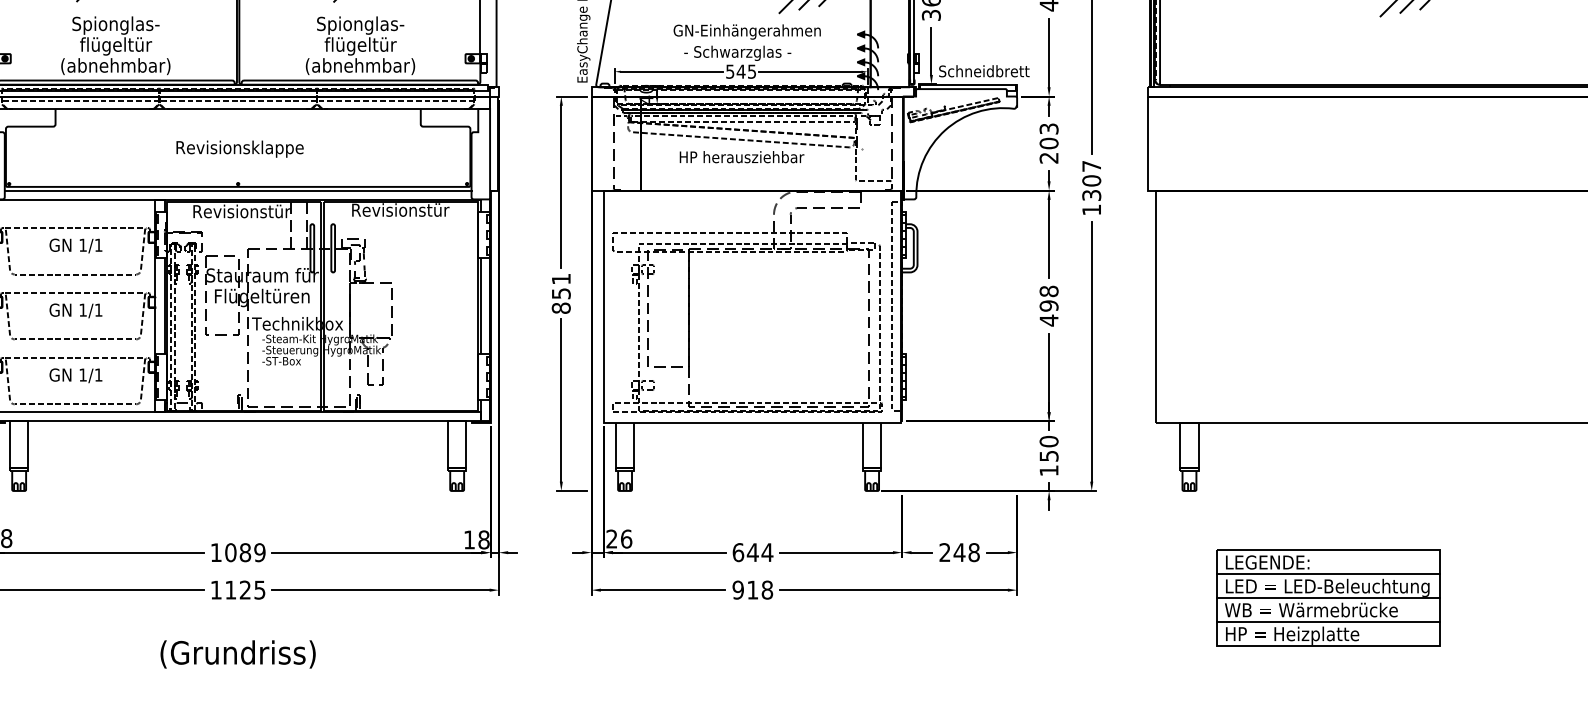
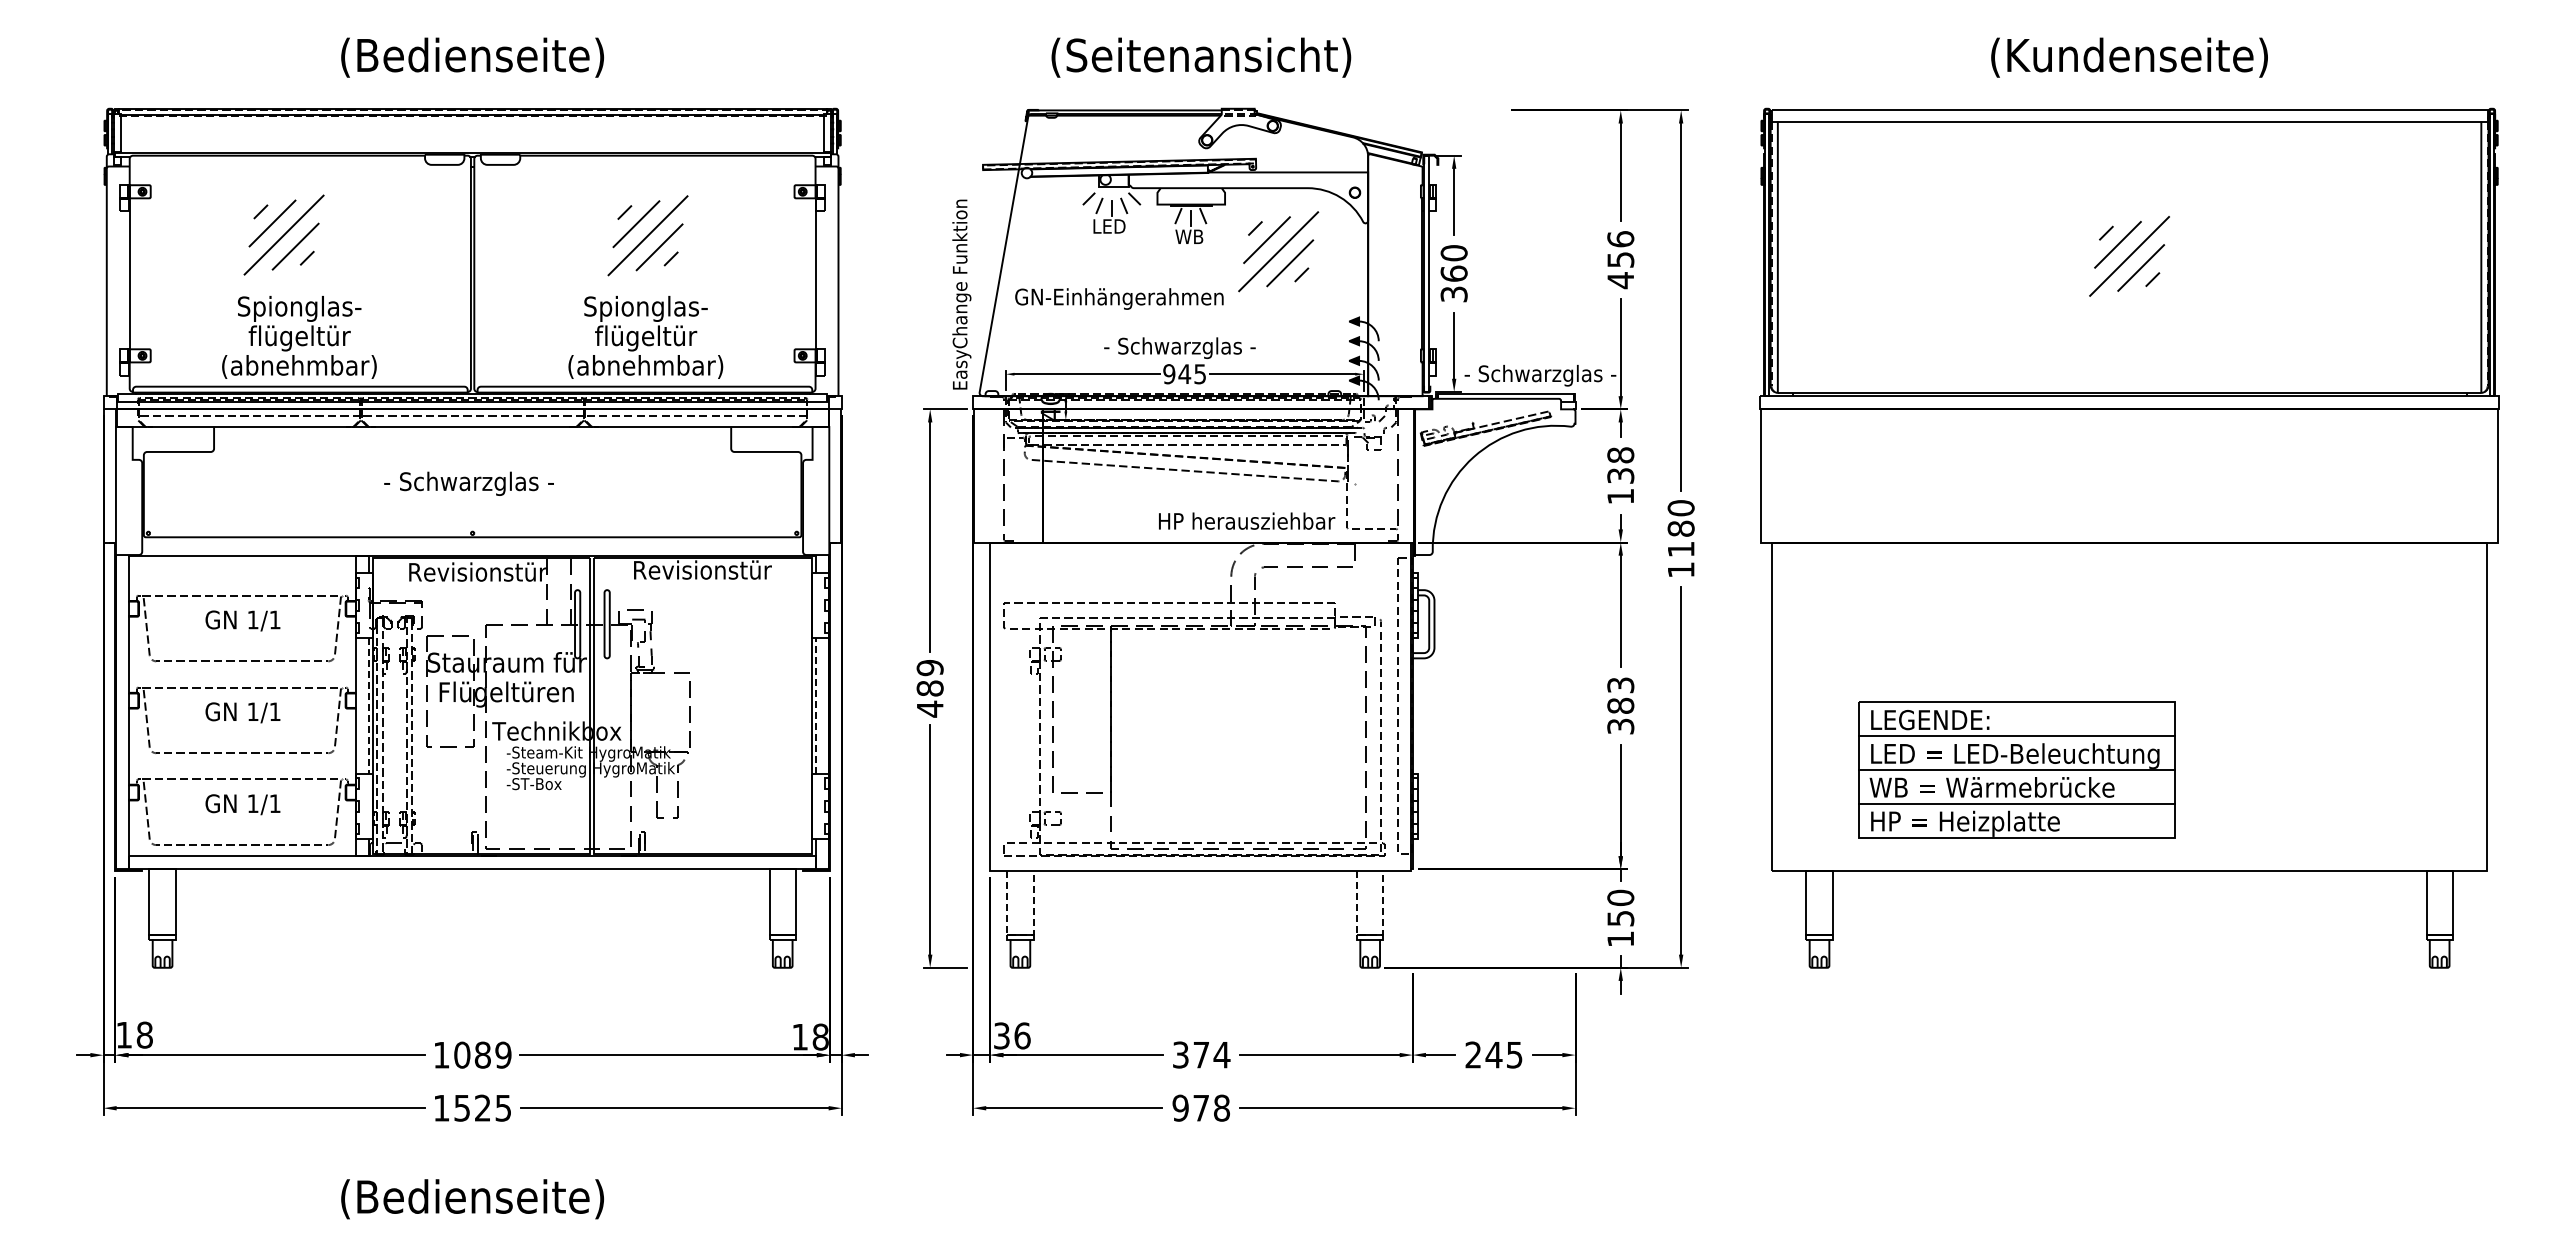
text: (747, 31) -> (1119, 298), moved
text: (730, 71) -> (1169, 373), 545 -> 945
text: (992, 72) -> (1540, 375), Schneidbrett -> - Schwarzglas -
text: (1048, 143) -> (1620, 475), 203 -> 138
text: (239, 148) -> (474, 483), Revisionsklappe -> - Schwarzglas -
text: (742, 156) -> (1247, 520), moved
text: (1091, 180) -> (1680, 528), 1307 -> 1180
line: (238, 190) -> (472, 542), removed
text: (560, 293) -> (929, 688), 851 -> 489
line: (164, 305) -> (368, 705), solid -> dashed
line: (481, 305) -> (816, 705), solid -> dashed
text: (1048, 306) -> (1620, 706), 498 -> 383
line: (625, 467) -> (1020, 934), solid -> dashed
line: (872, 467) -> (1370, 934), solid -> dashed
text: (611, 538) -> (1001, 1035), 26 -> 36
text: (745, 552) -> (1191, 1054), 644 -> 374
text: (974, 552) -> (1514, 1054), 248 -> 245
text: (230, 590) -> (461, 1108), 1125 -> 1525
text: (752, 590) -> (1200, 1108), 918 -> 978
part: (1328, 597) -> (2016, 769), moved
text: (238, 654) -> (472, 1199), (Grundriss) -> (Bedienseite)

